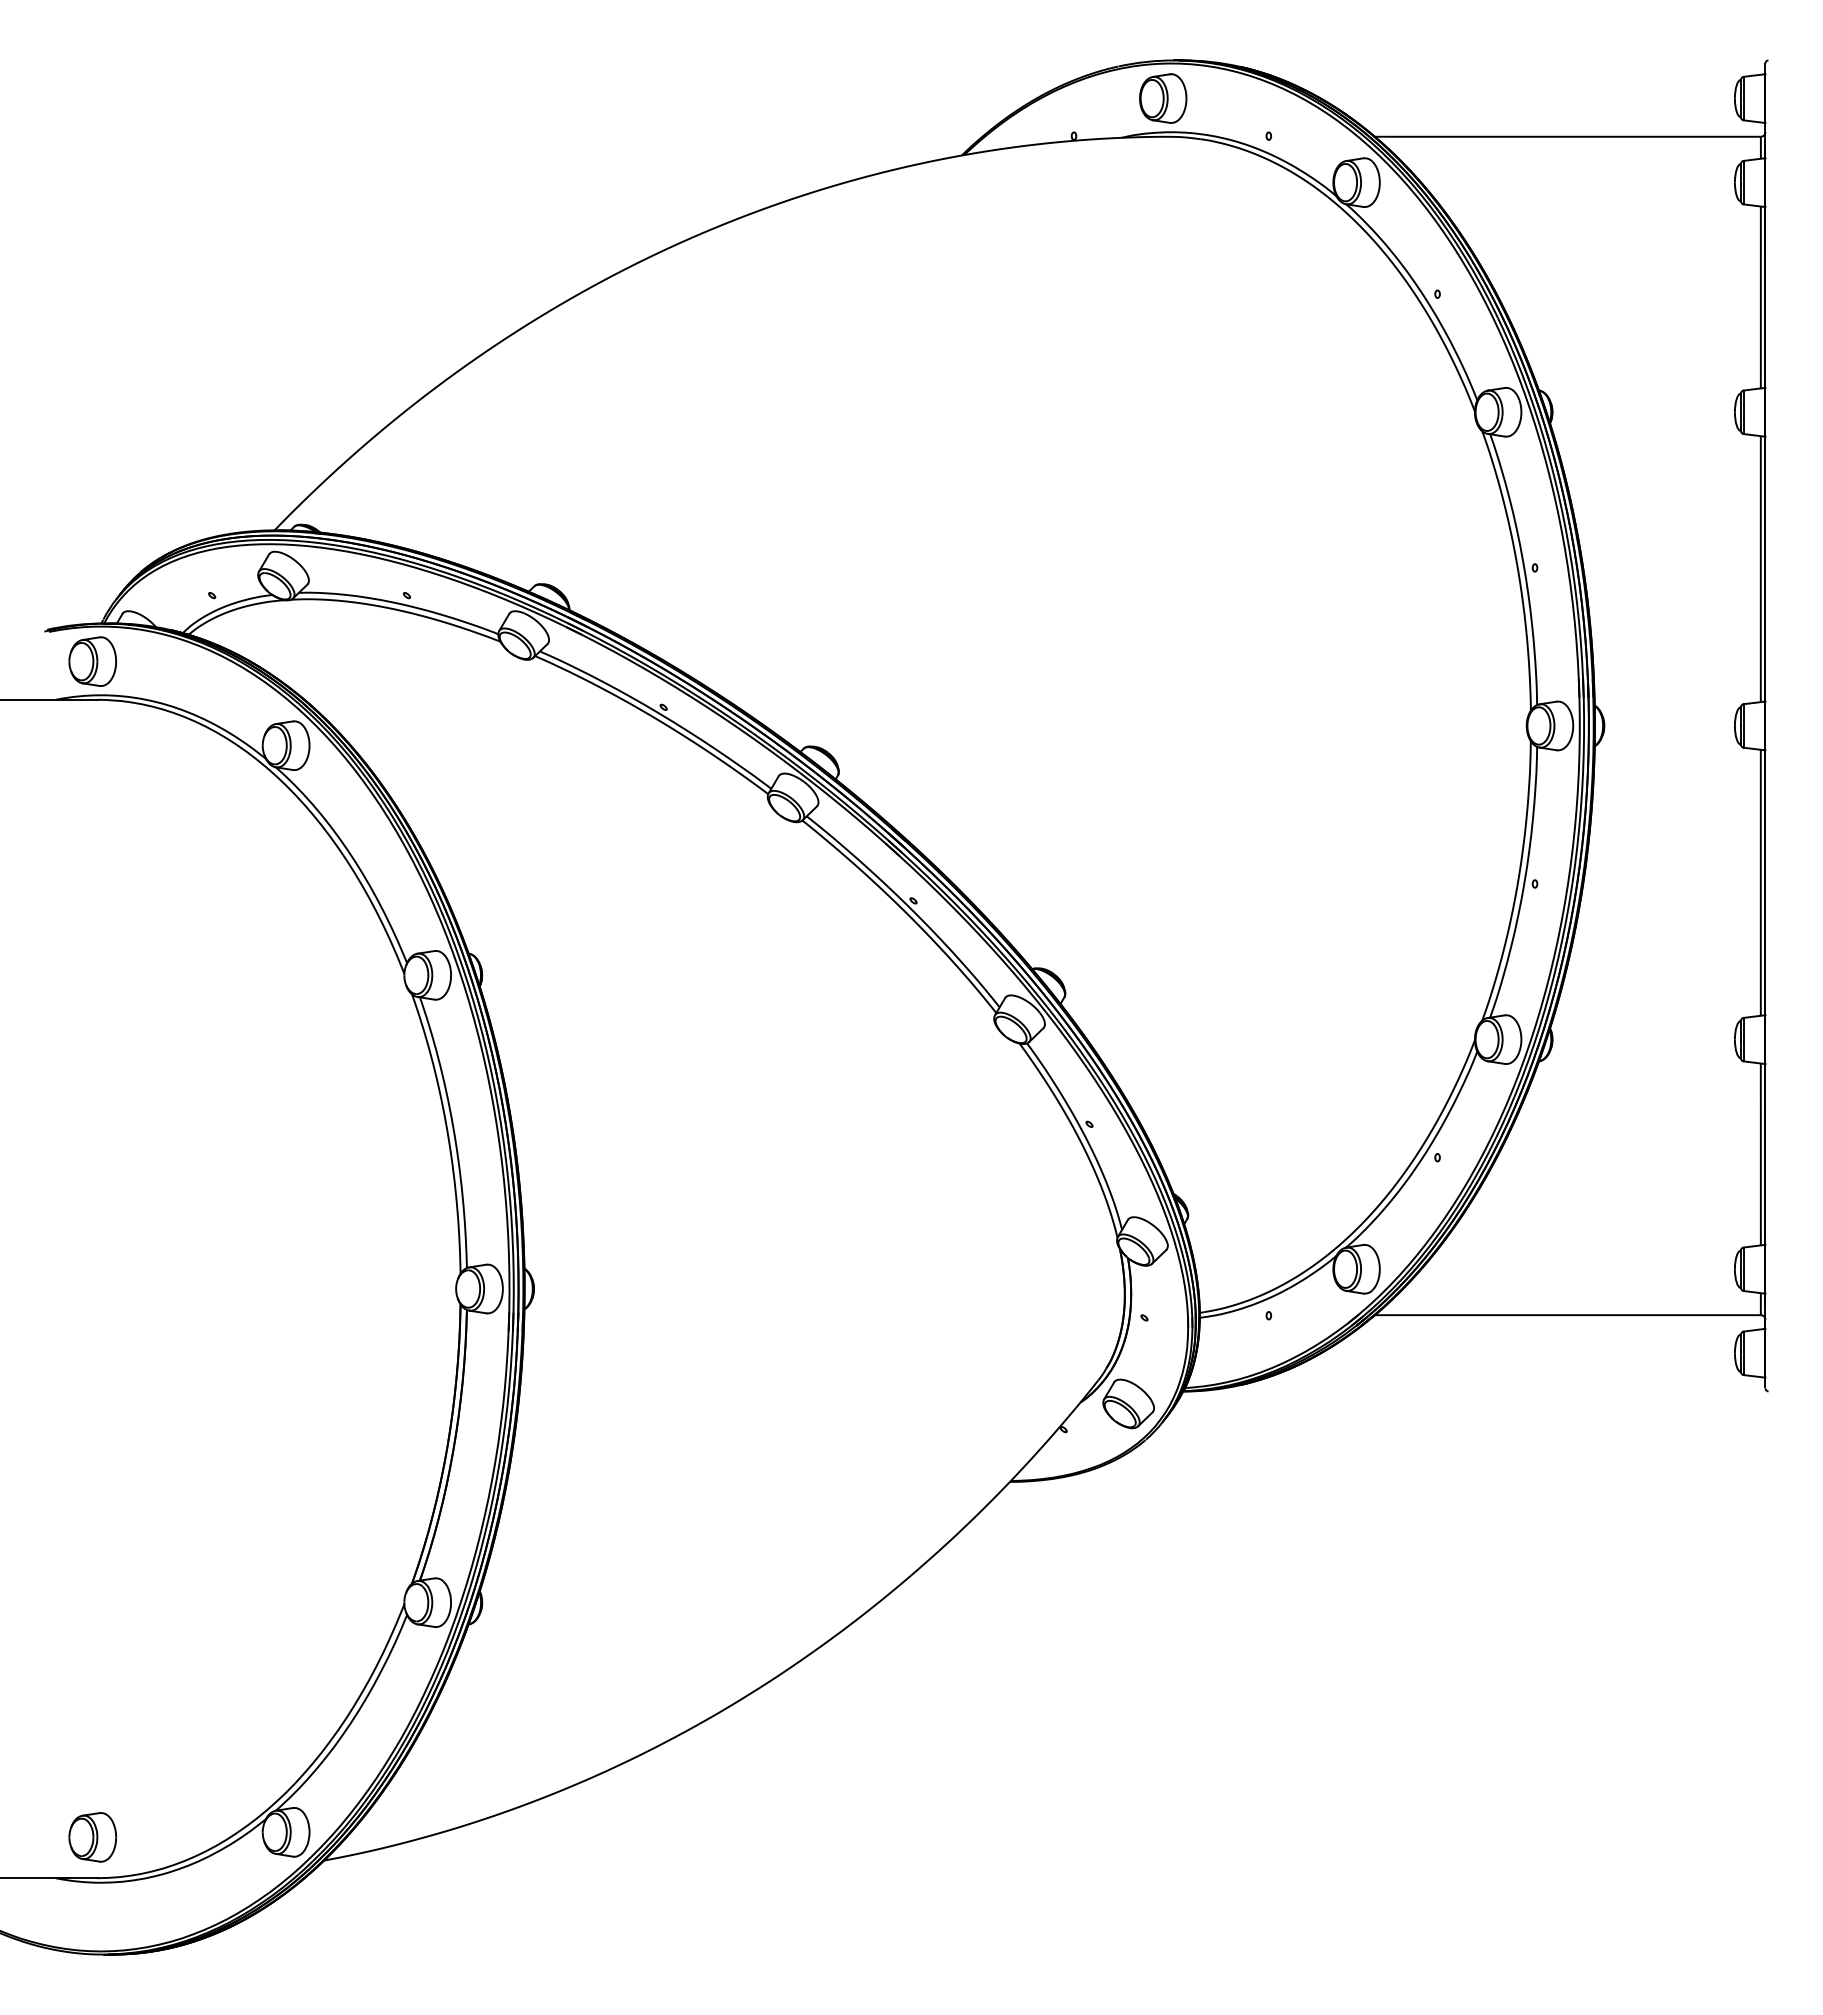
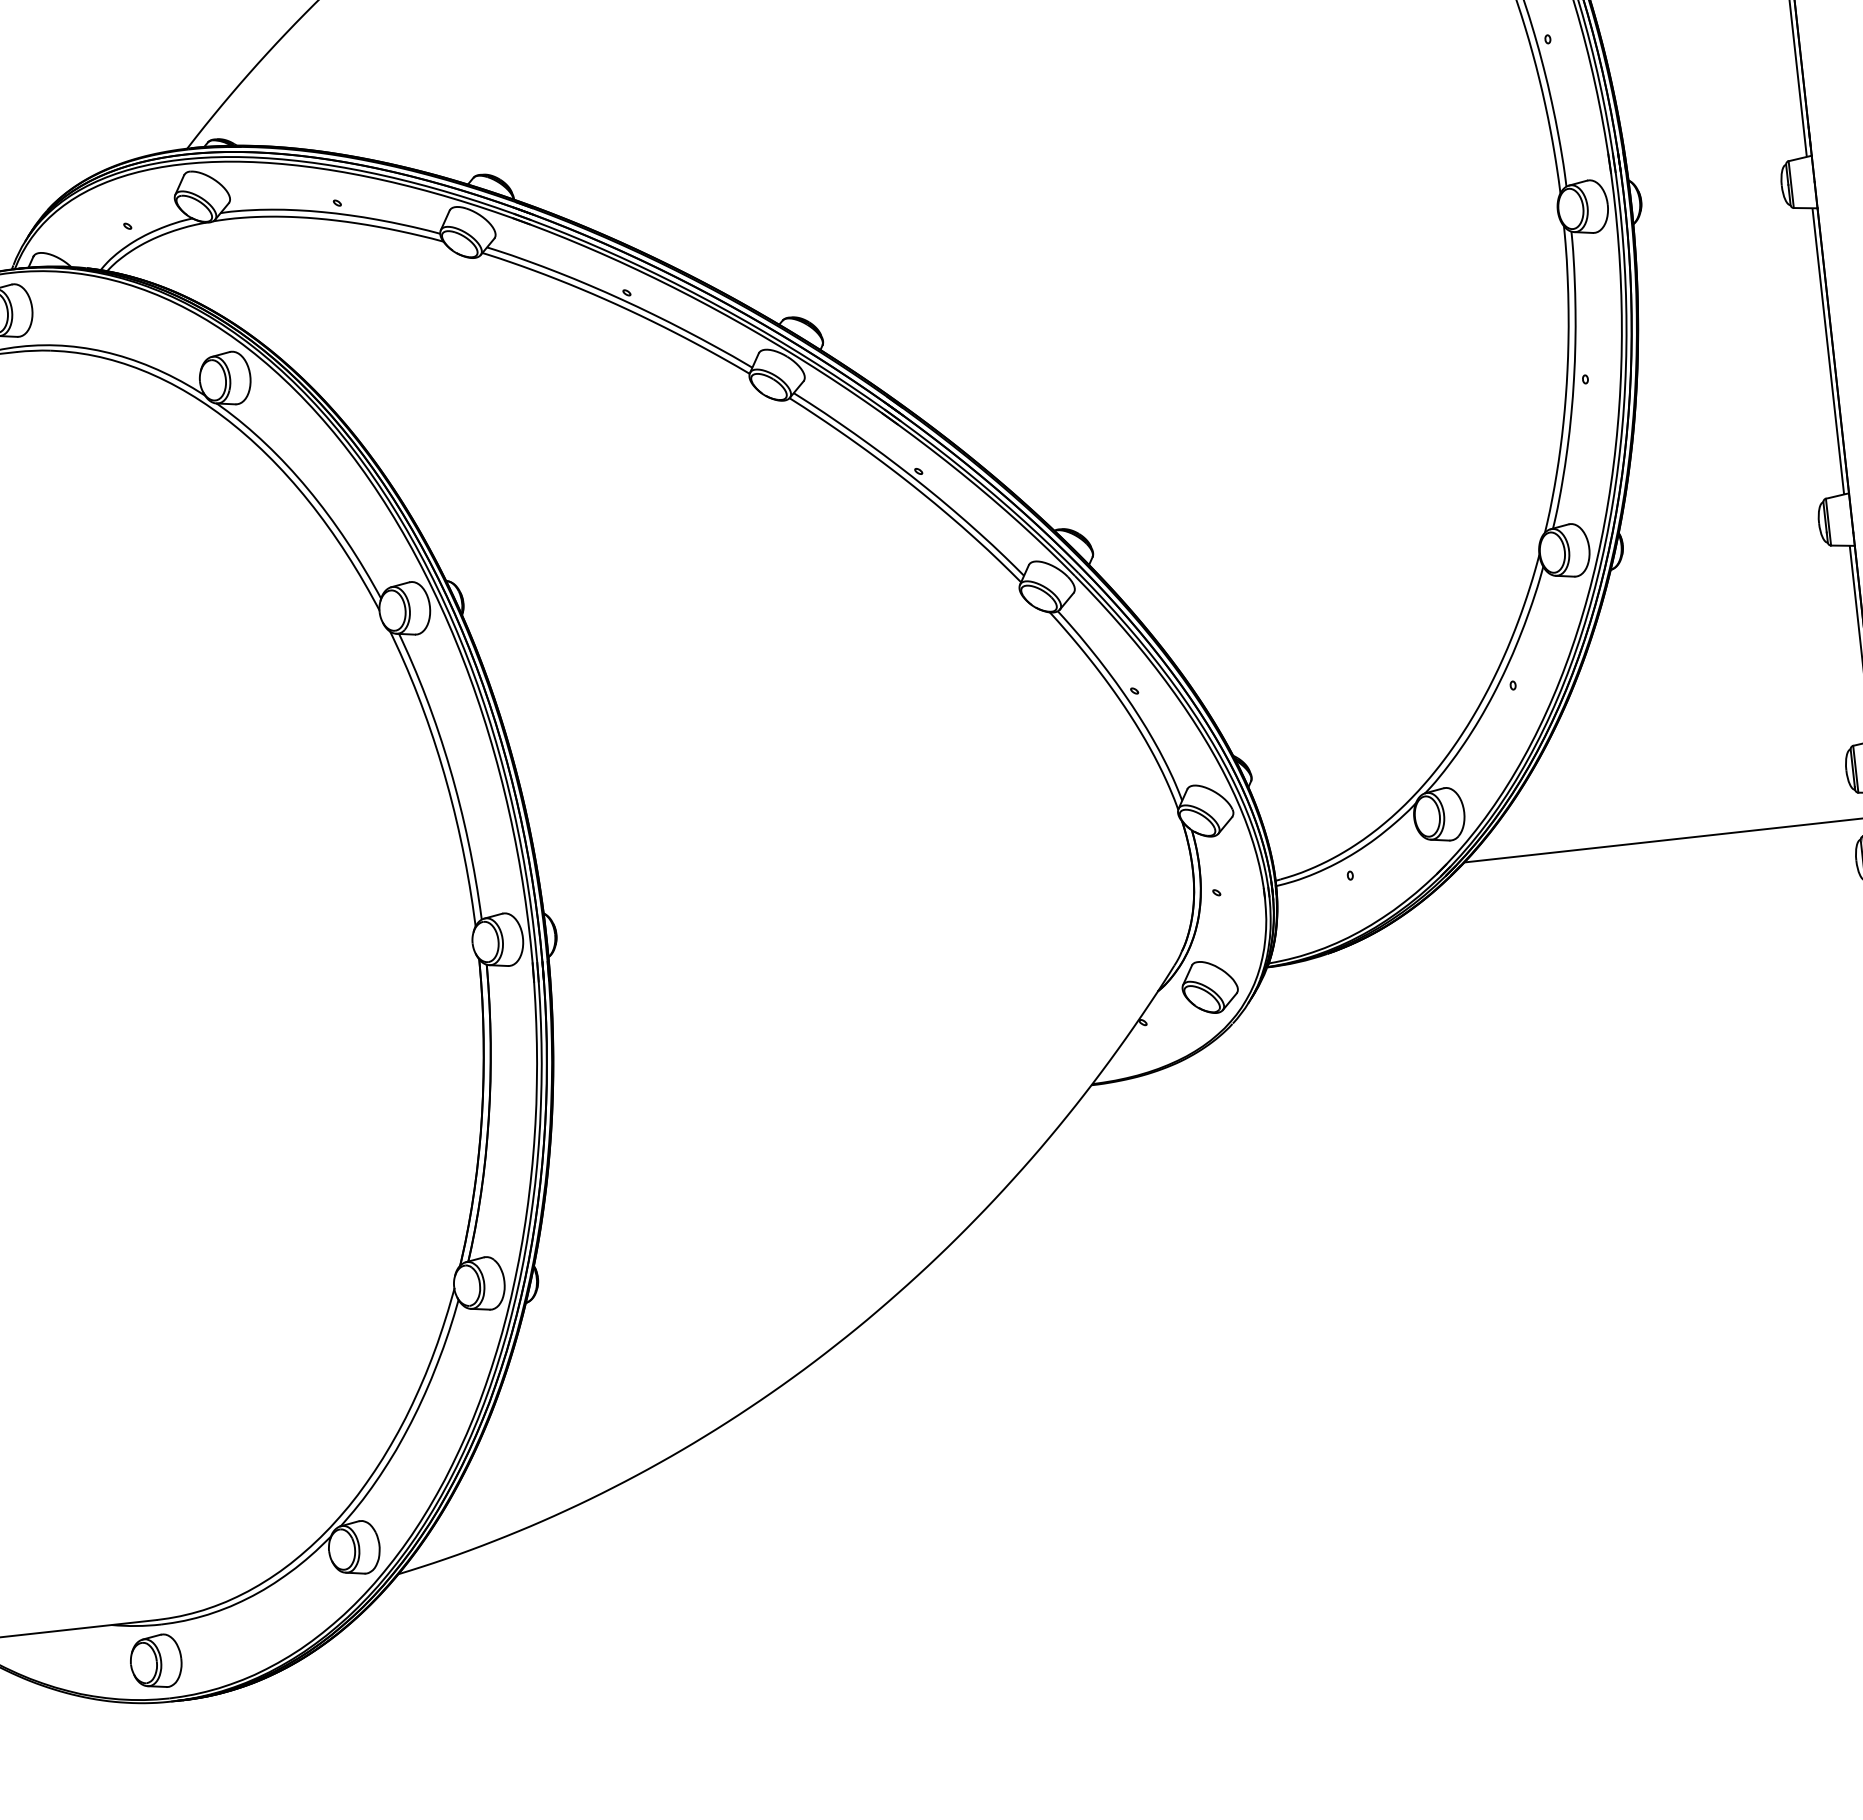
part: (92, 1837) -> (155, 1661), moved

